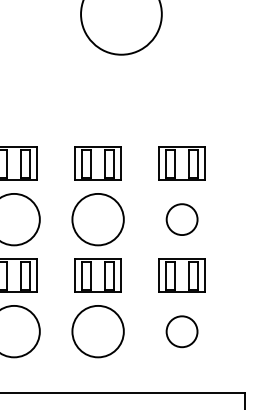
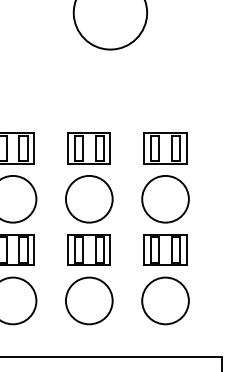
circle: (181, 219) -> (164, 199), size x1.67
circle: (181, 331) -> (164, 300), size x1.67

